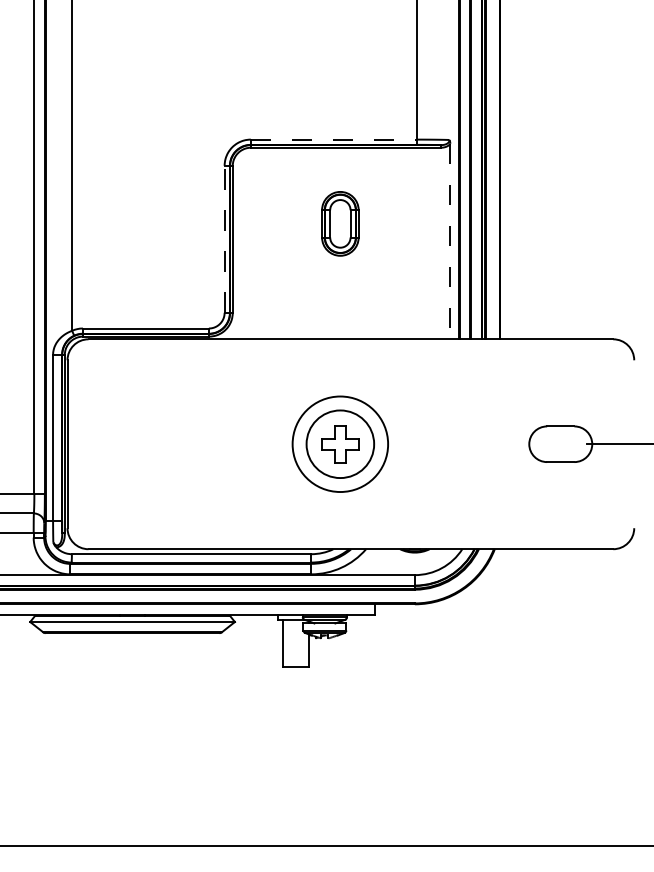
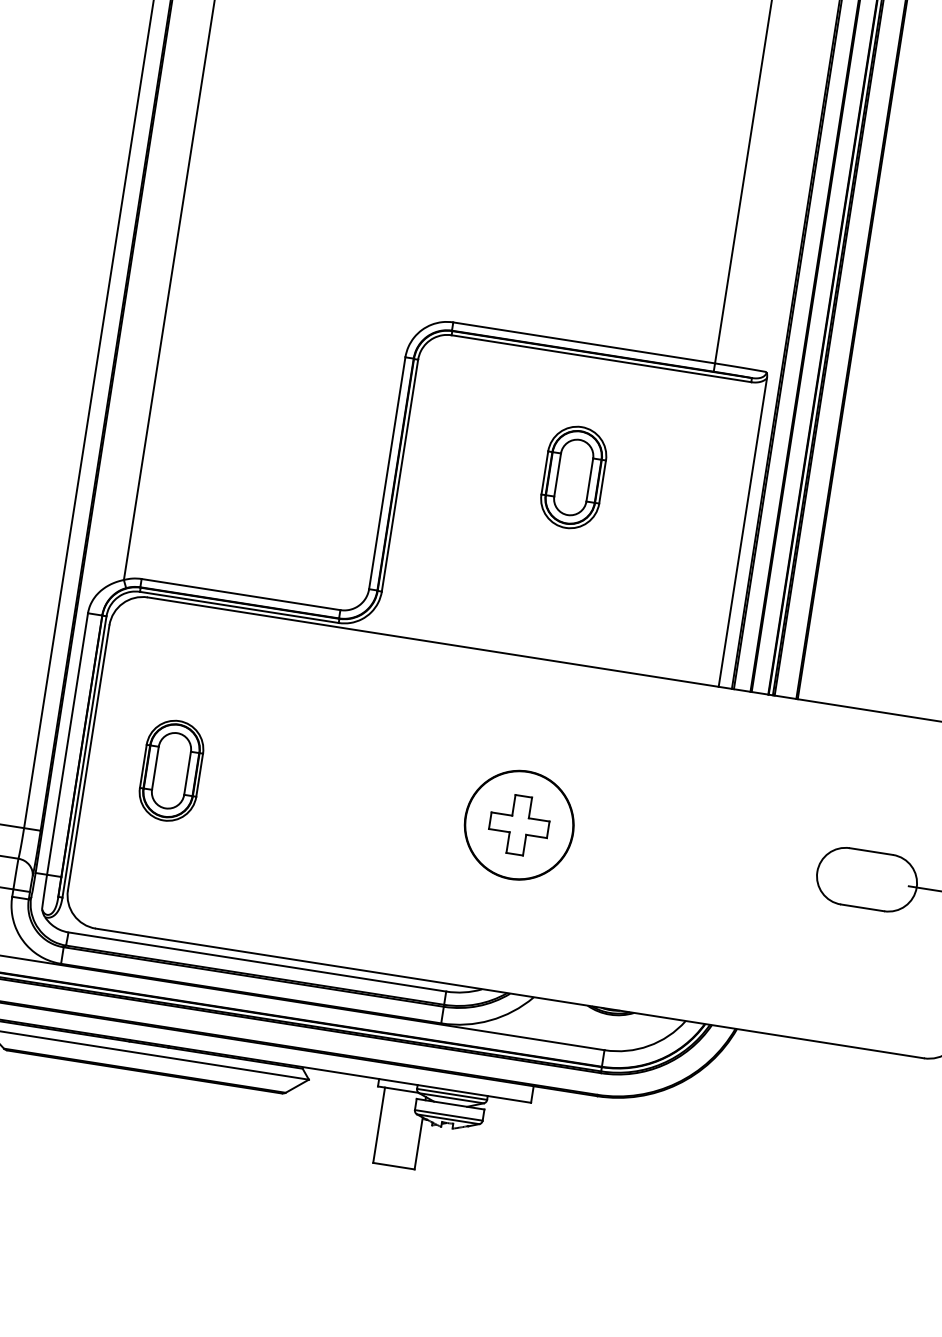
line: (333, 139) -> (583, 342), dashed -> solid
line: (224, 238) -> (387, 471), dashed -> solid
line: (450, 241) -> (743, 532), dashed -> solid
part: (119, 443) -> (170, 769), added
circle: (340, 444) -> (519, 825), size x0.71

